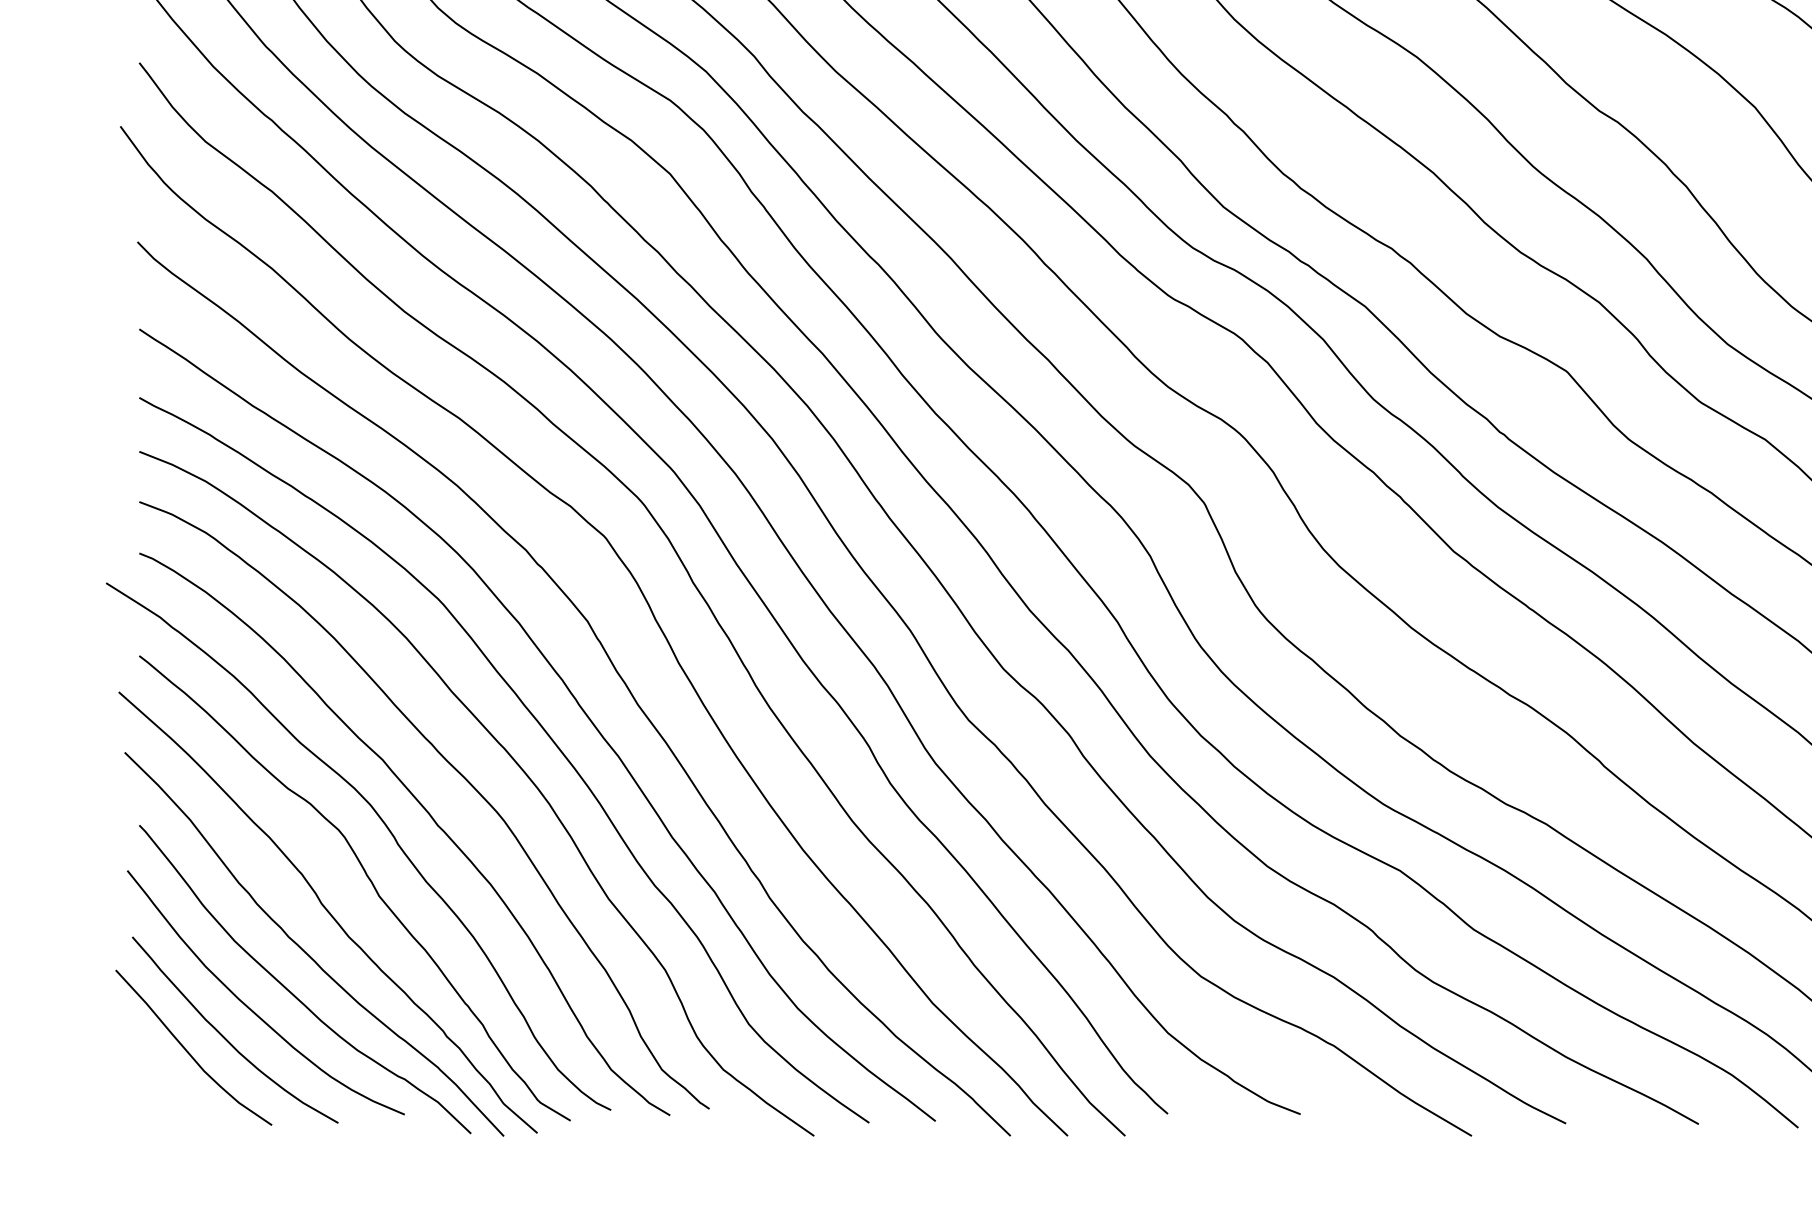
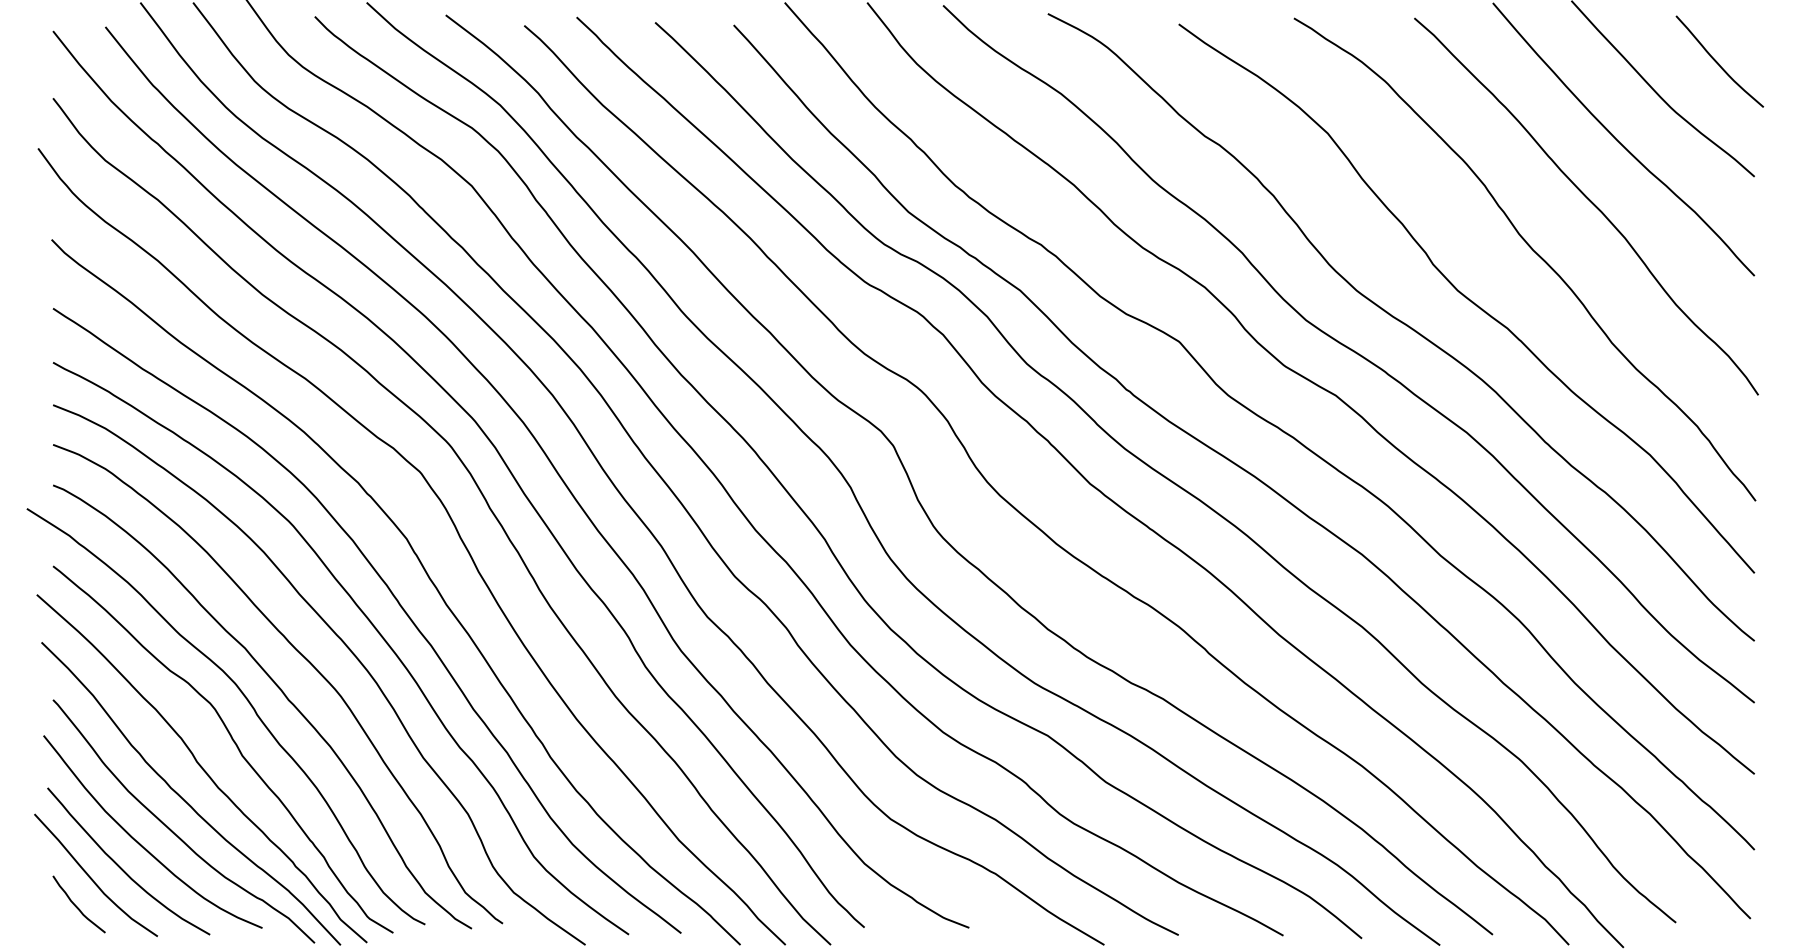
curve: (169, 1085) -> (76, 905), added

